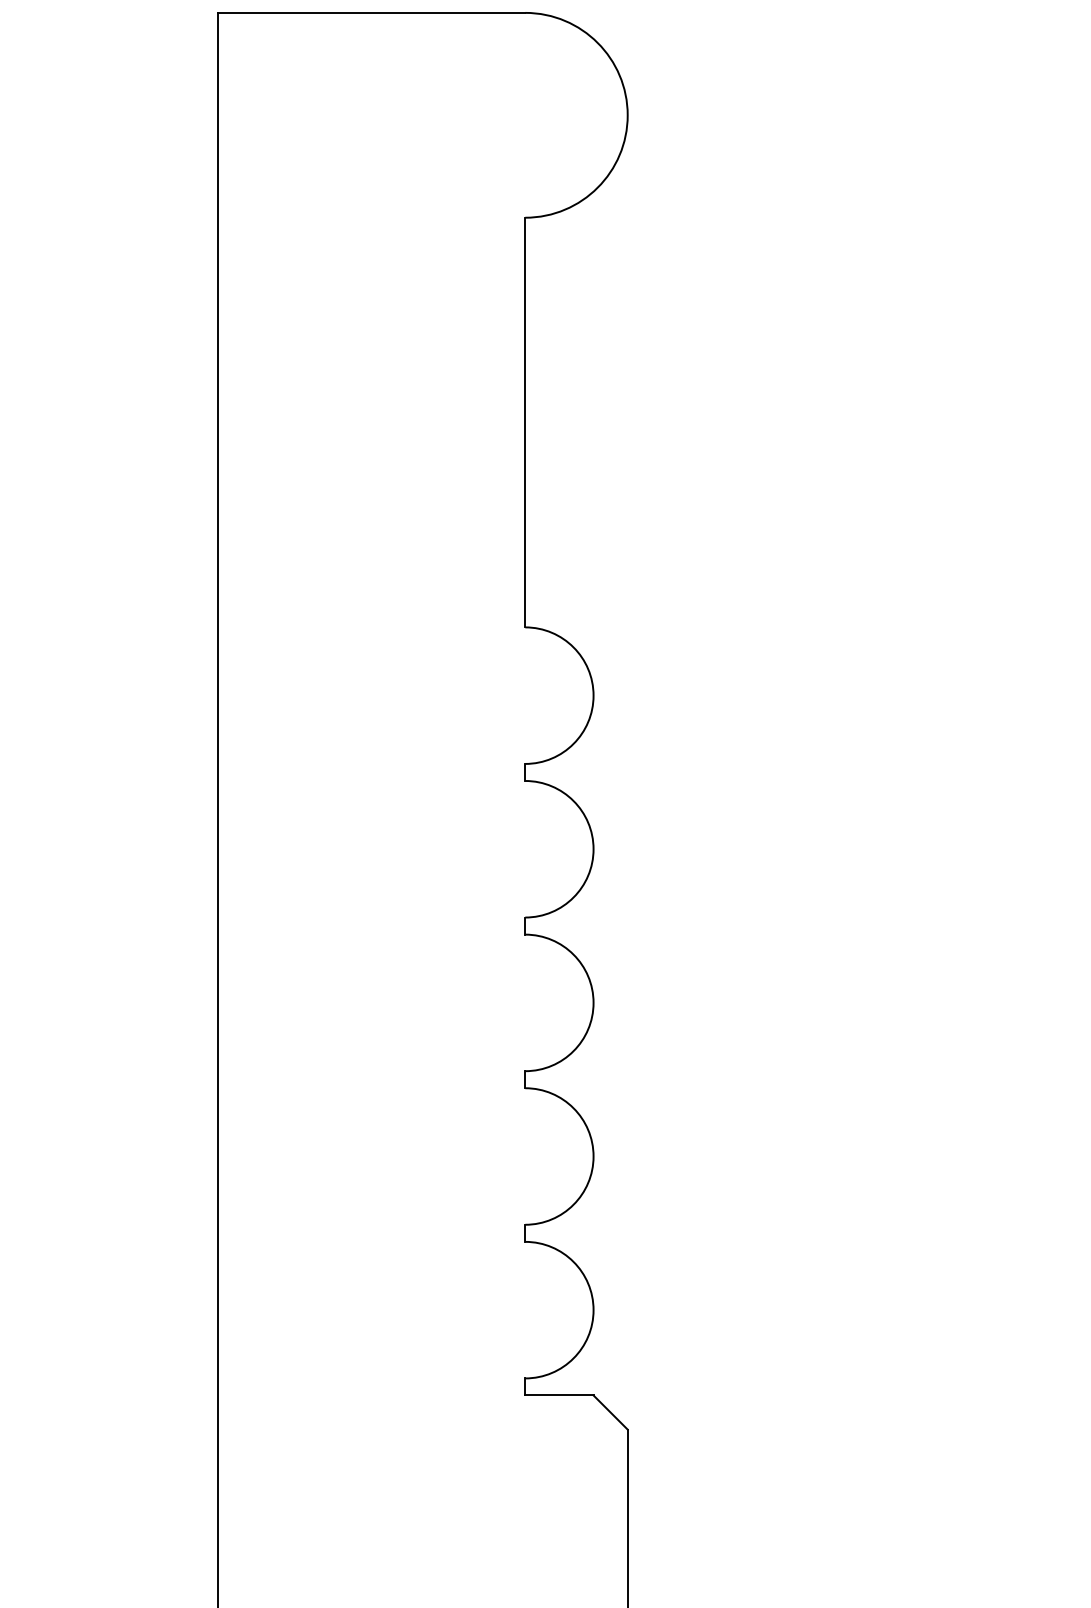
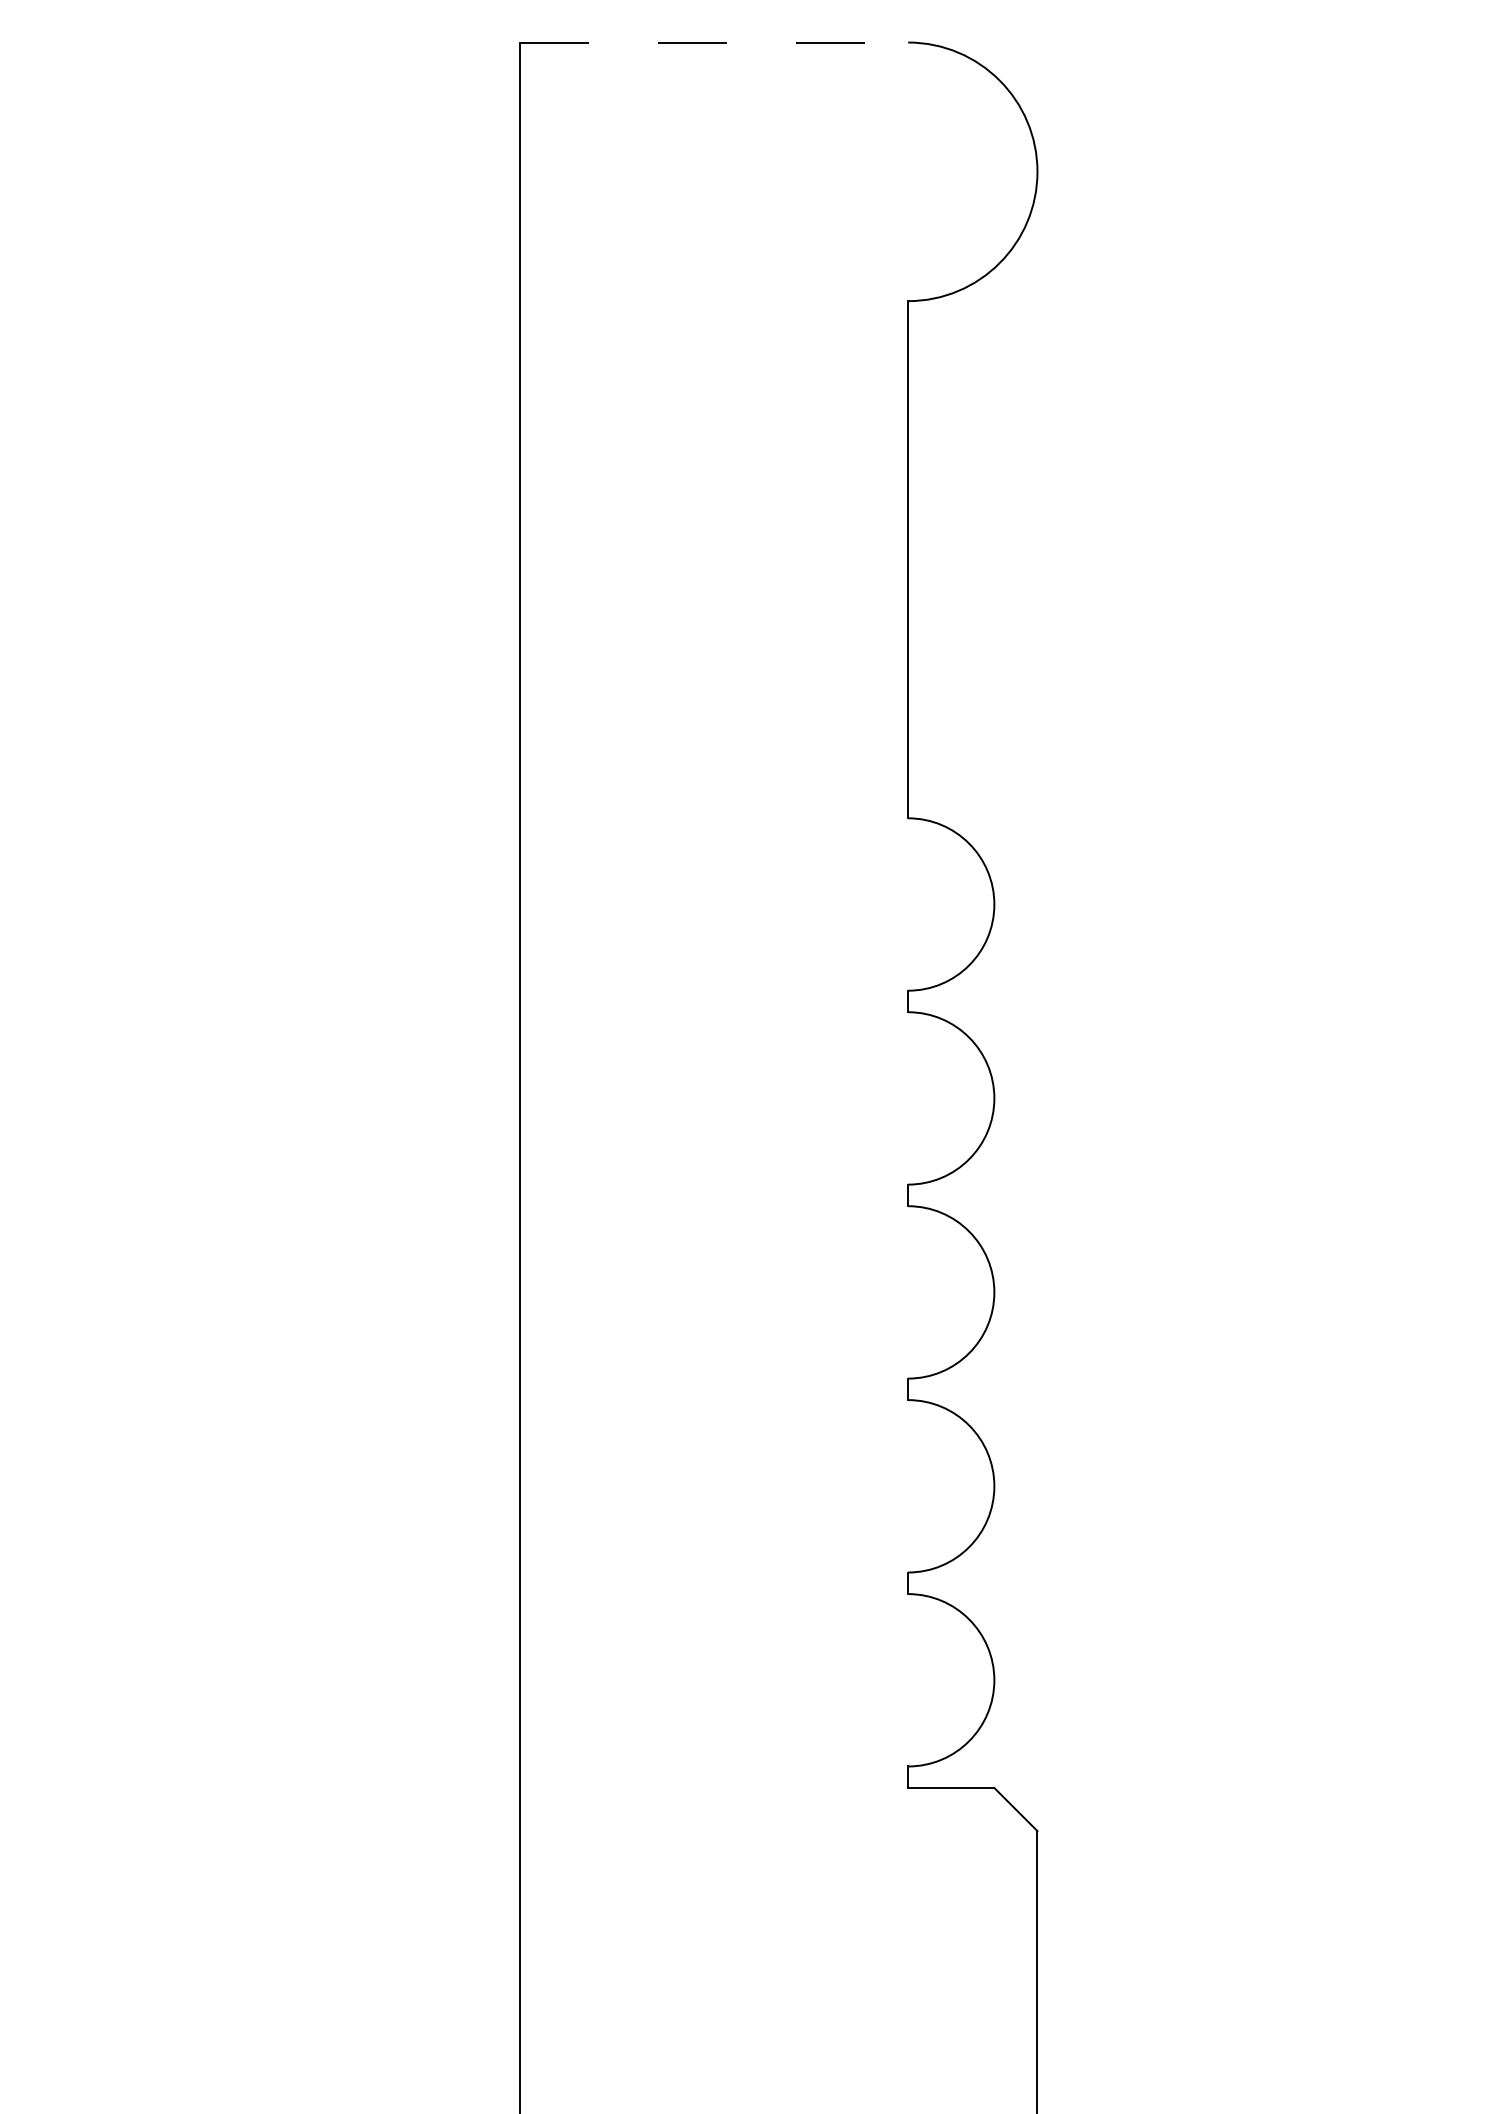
line: (371, 12) -> (714, 42), solid -> dashed

